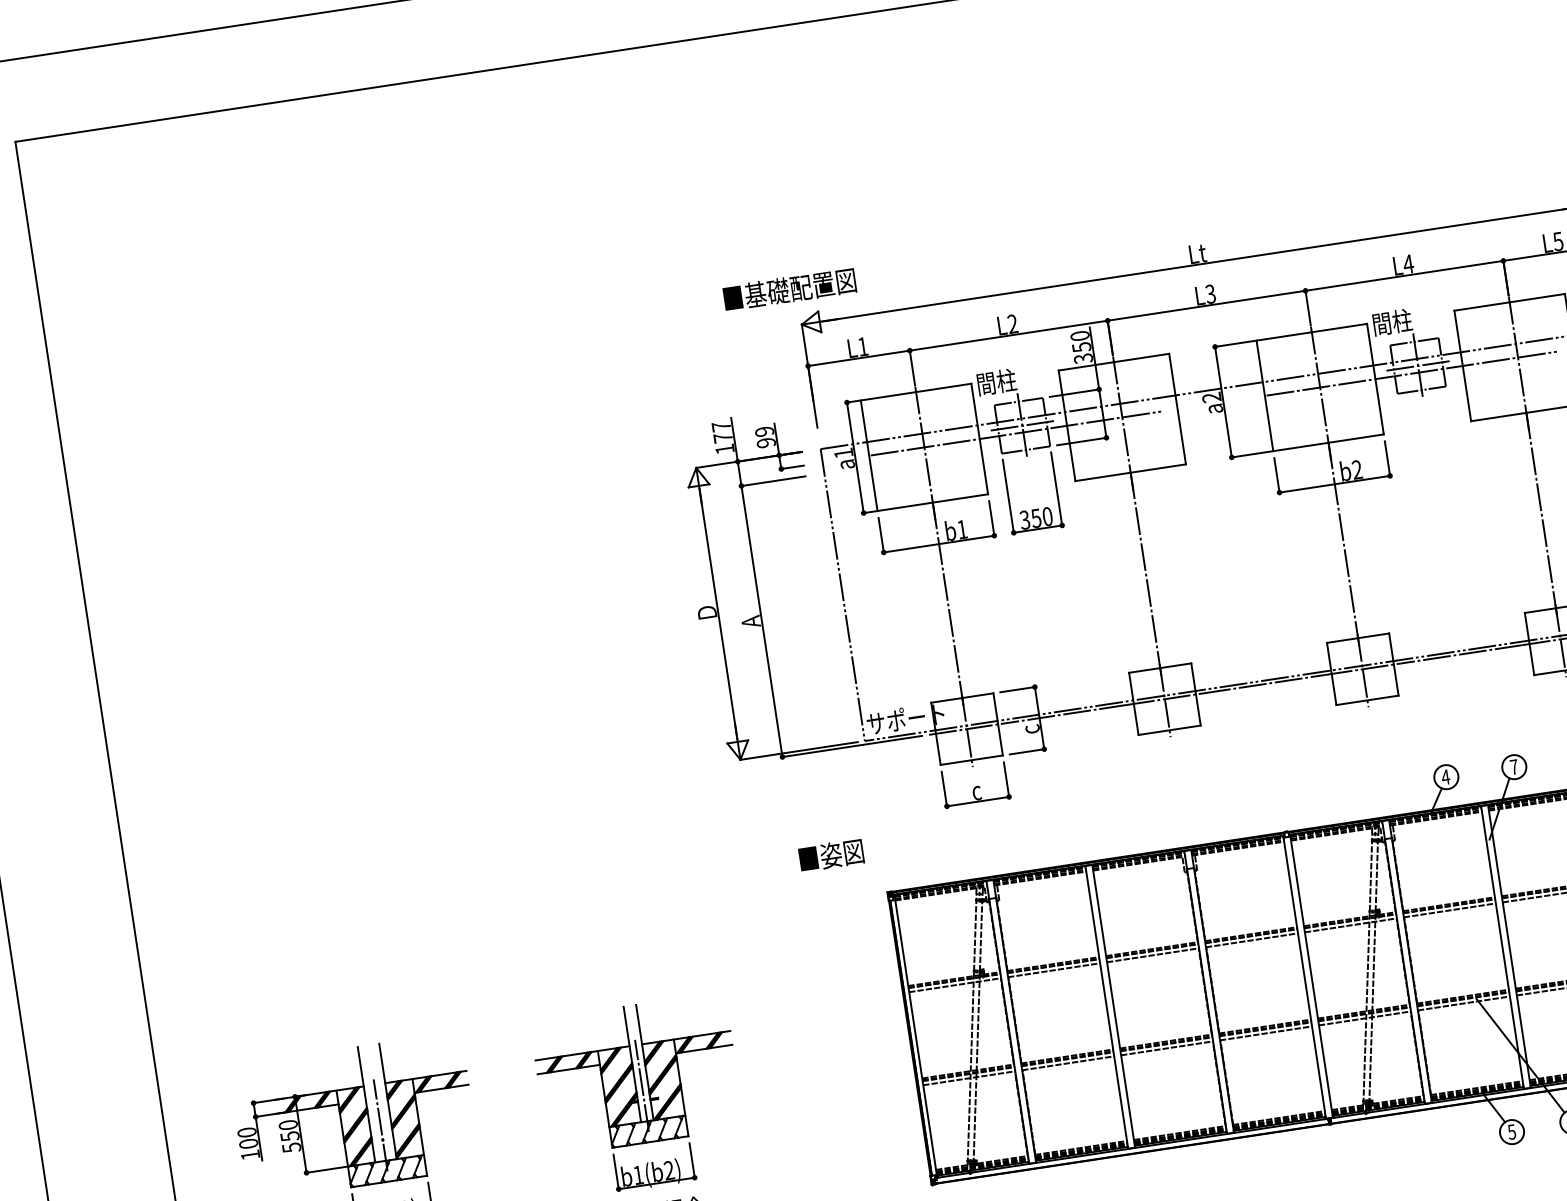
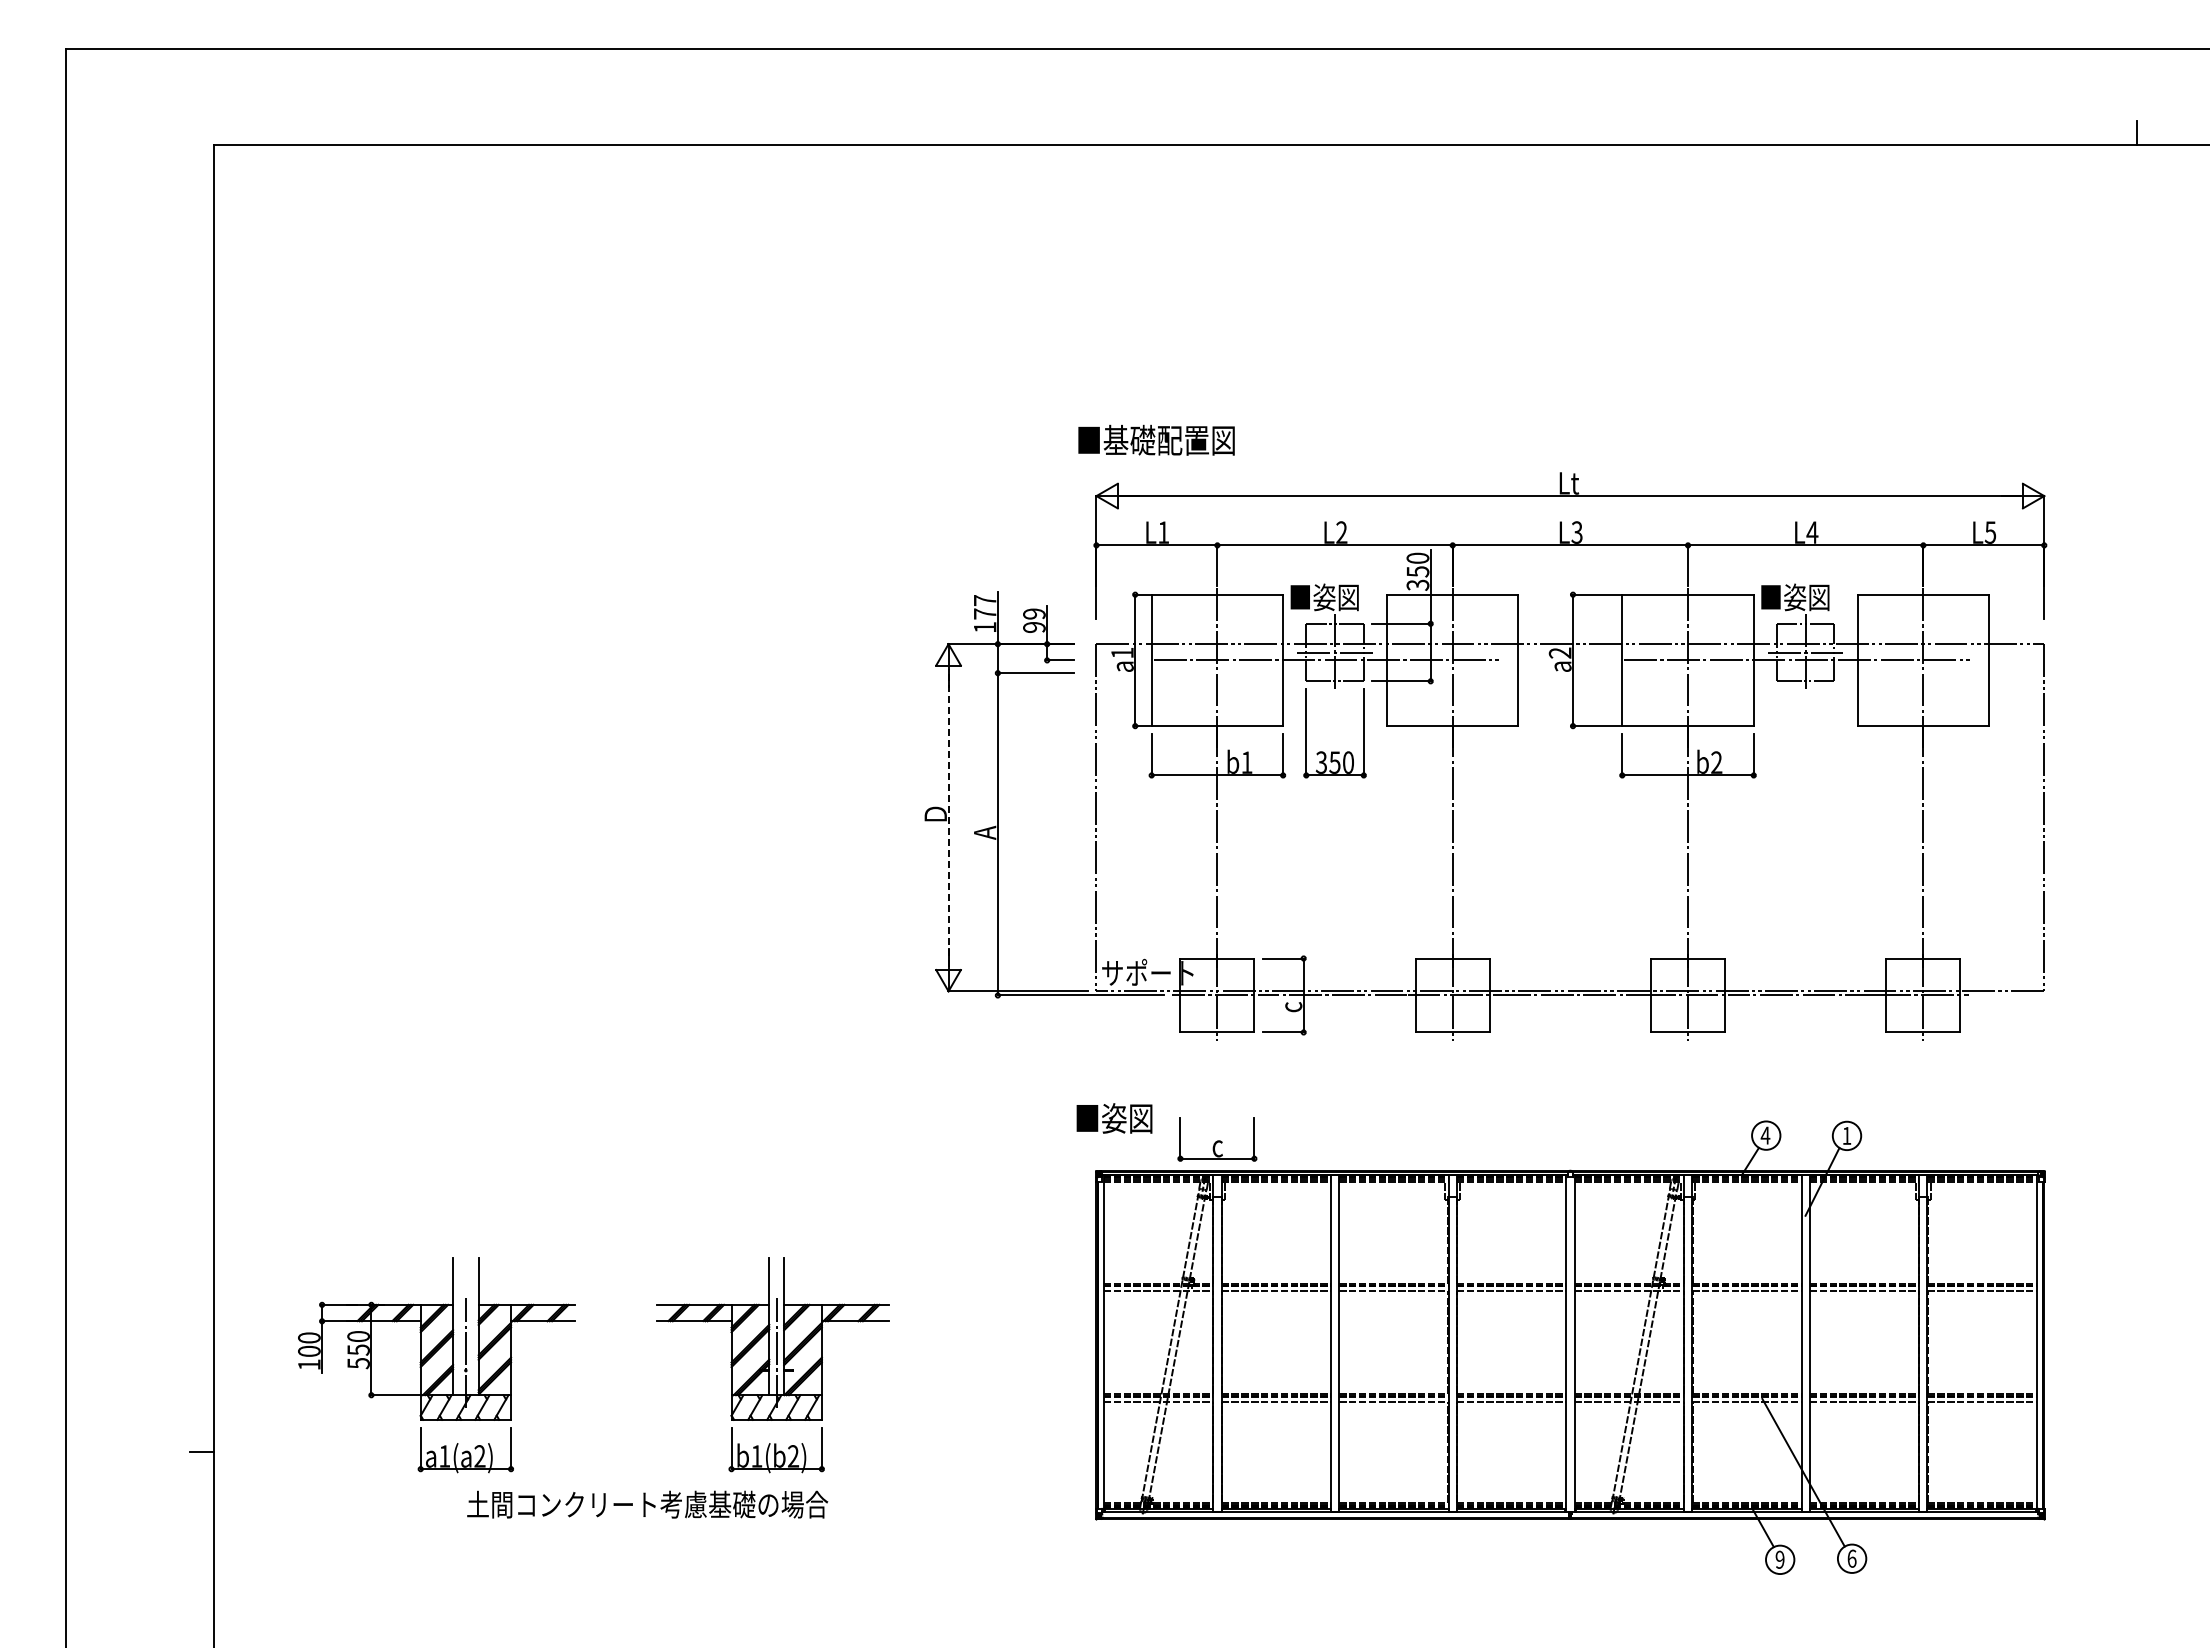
text: (789, 288) -> (1156, 439), moved
text: (1402, 320) -> (1795, 597), 間柱 -> ■姿図
text: (1006, 380) -> (1324, 597), 間柱 -> ■姿図
line: (718, 613) -> (948, 817), solid -> dashed
text: (1513, 766) -> (1846, 1135), 7 -> 1
part: (975, 785) -> (1217, 1139), moved
text: (831, 855) -> (1114, 1118), moved
text: (1511, 1131) -> (1779, 1559), 5 -> 9

